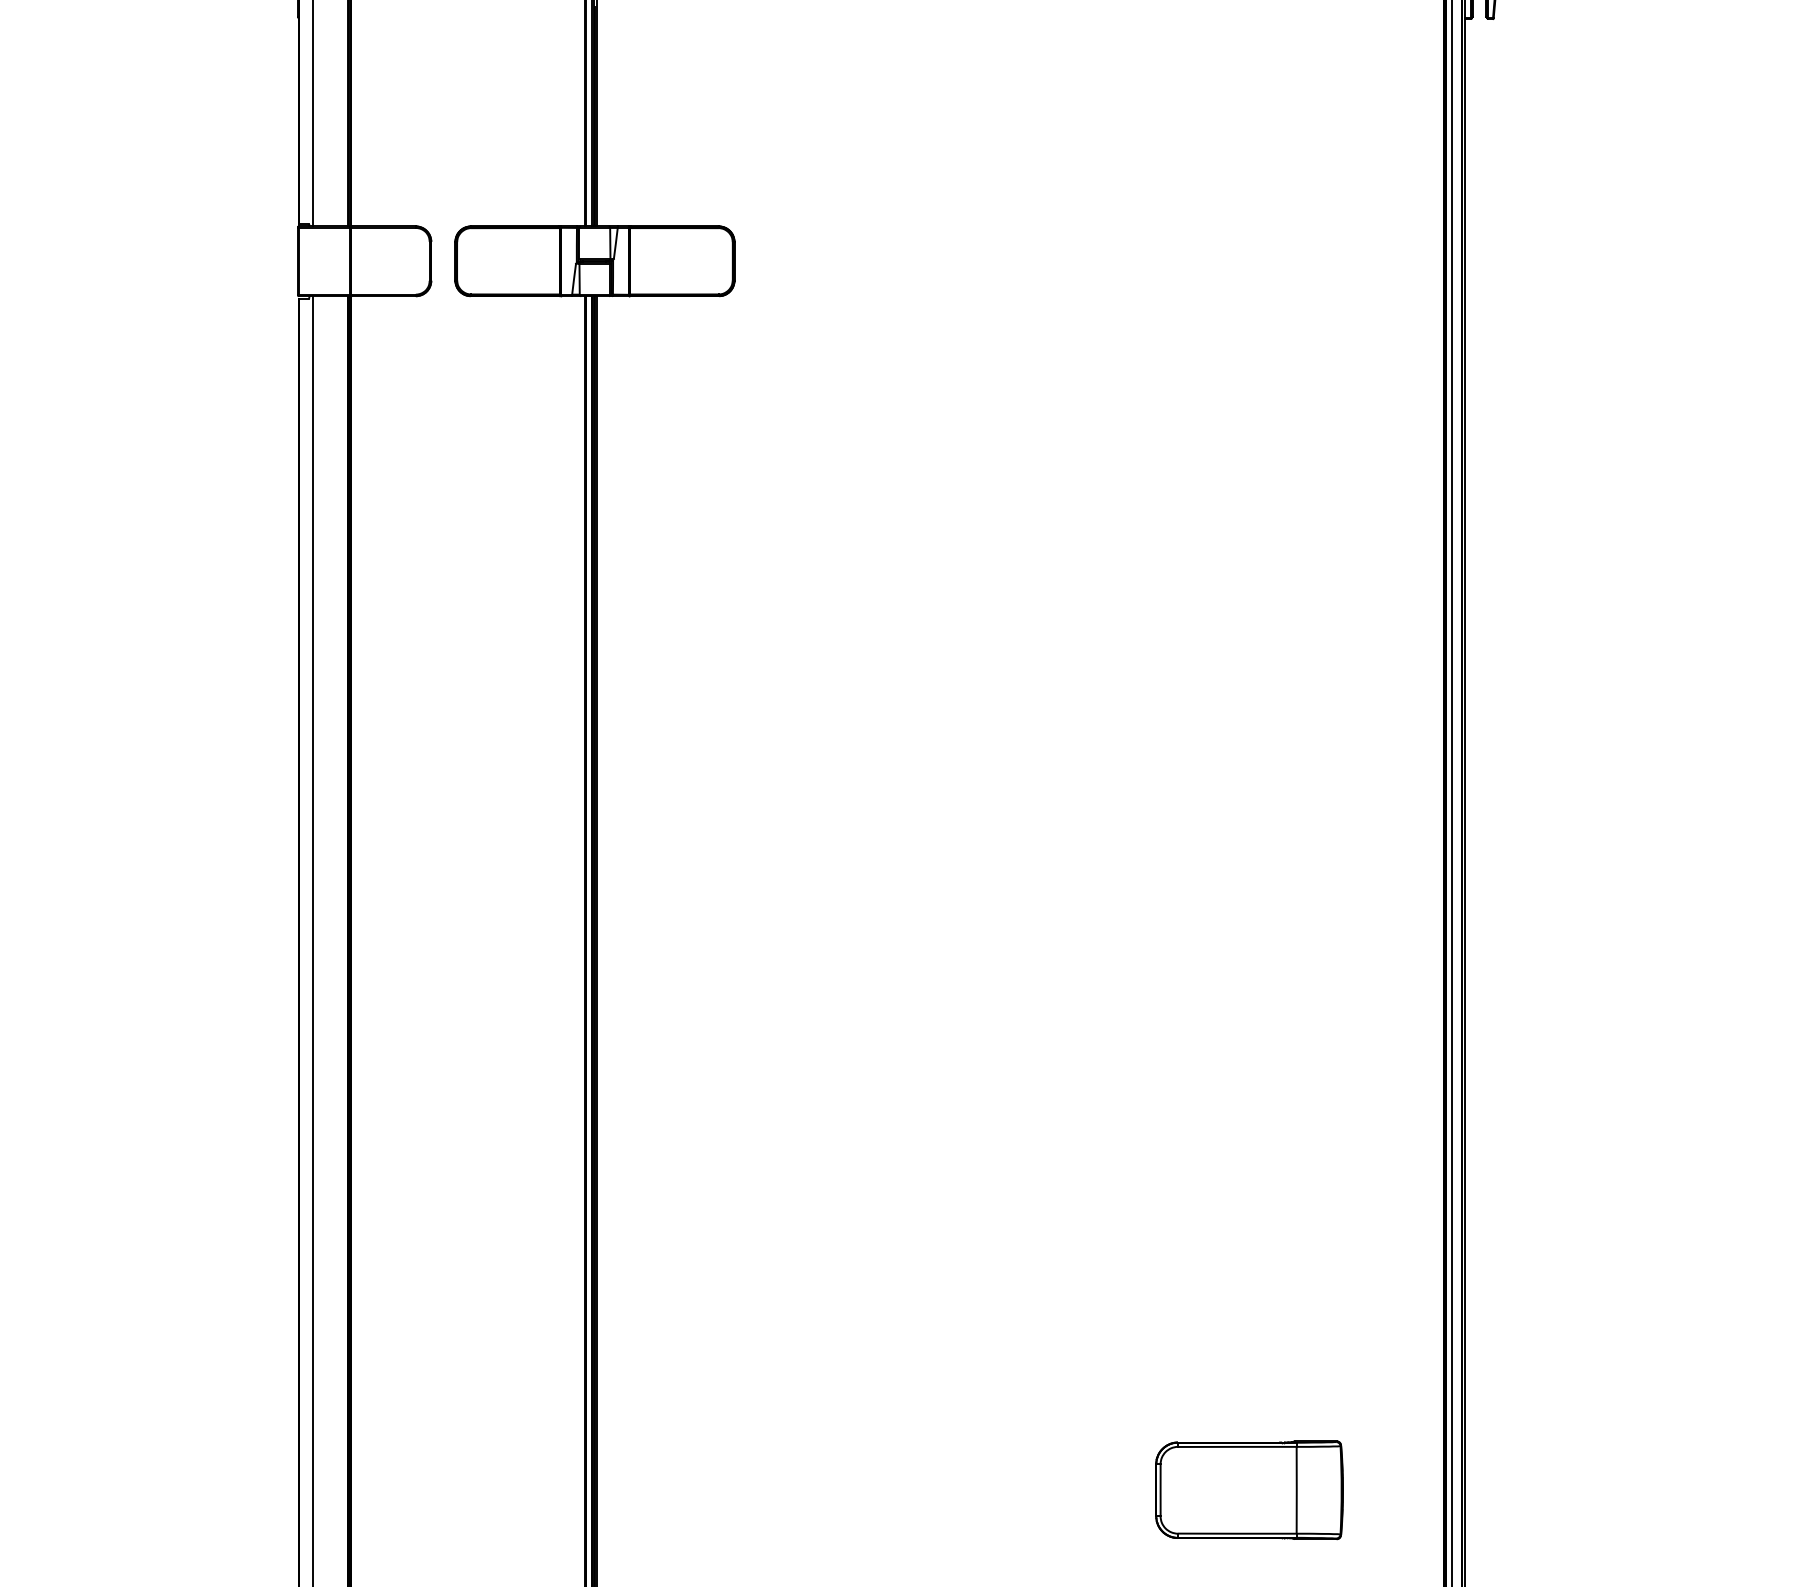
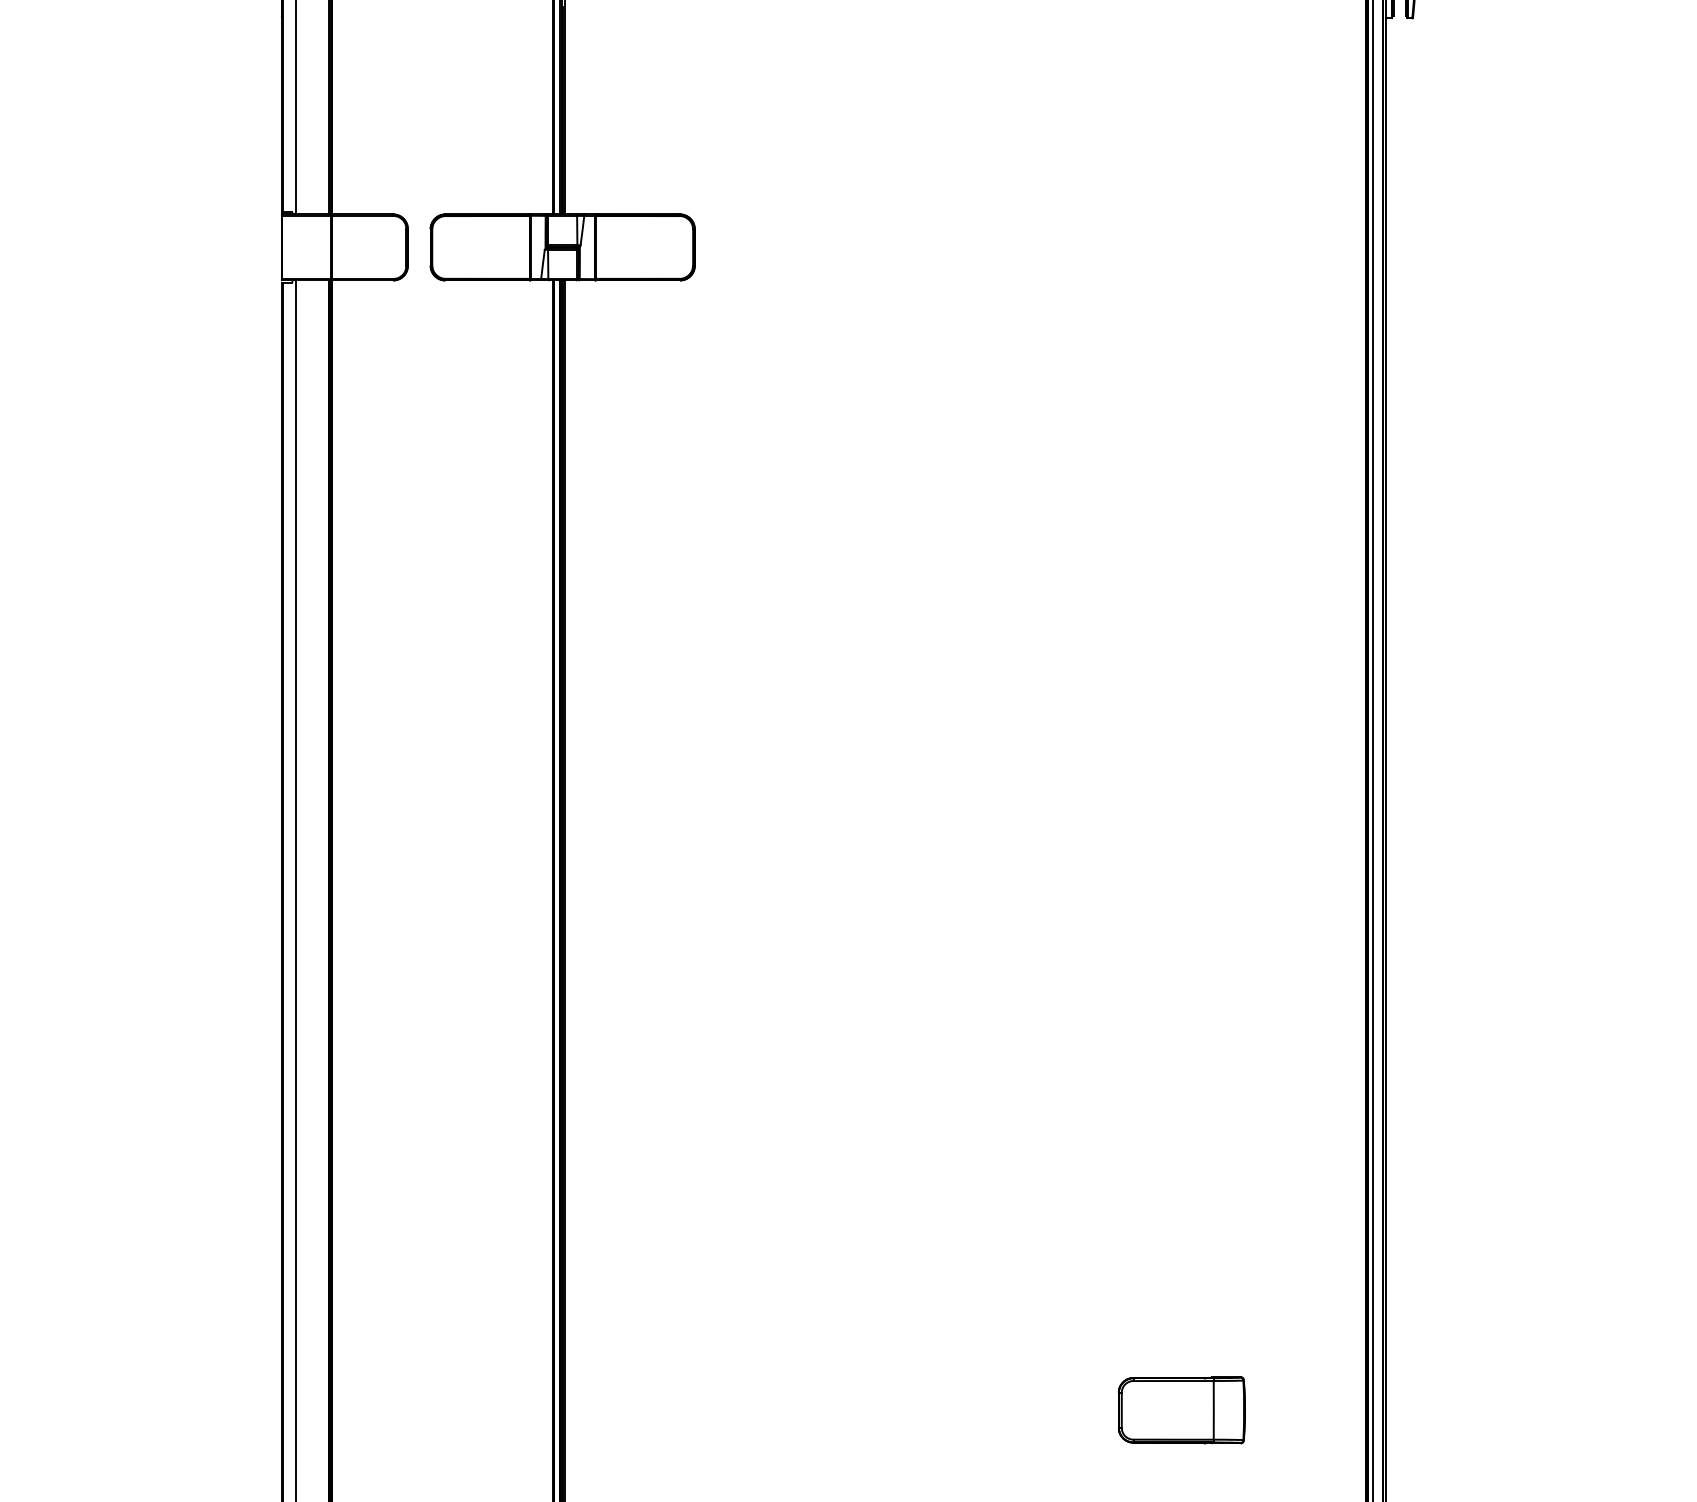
part: (1248, 1490) -> (1181, 1410), size x0.71

